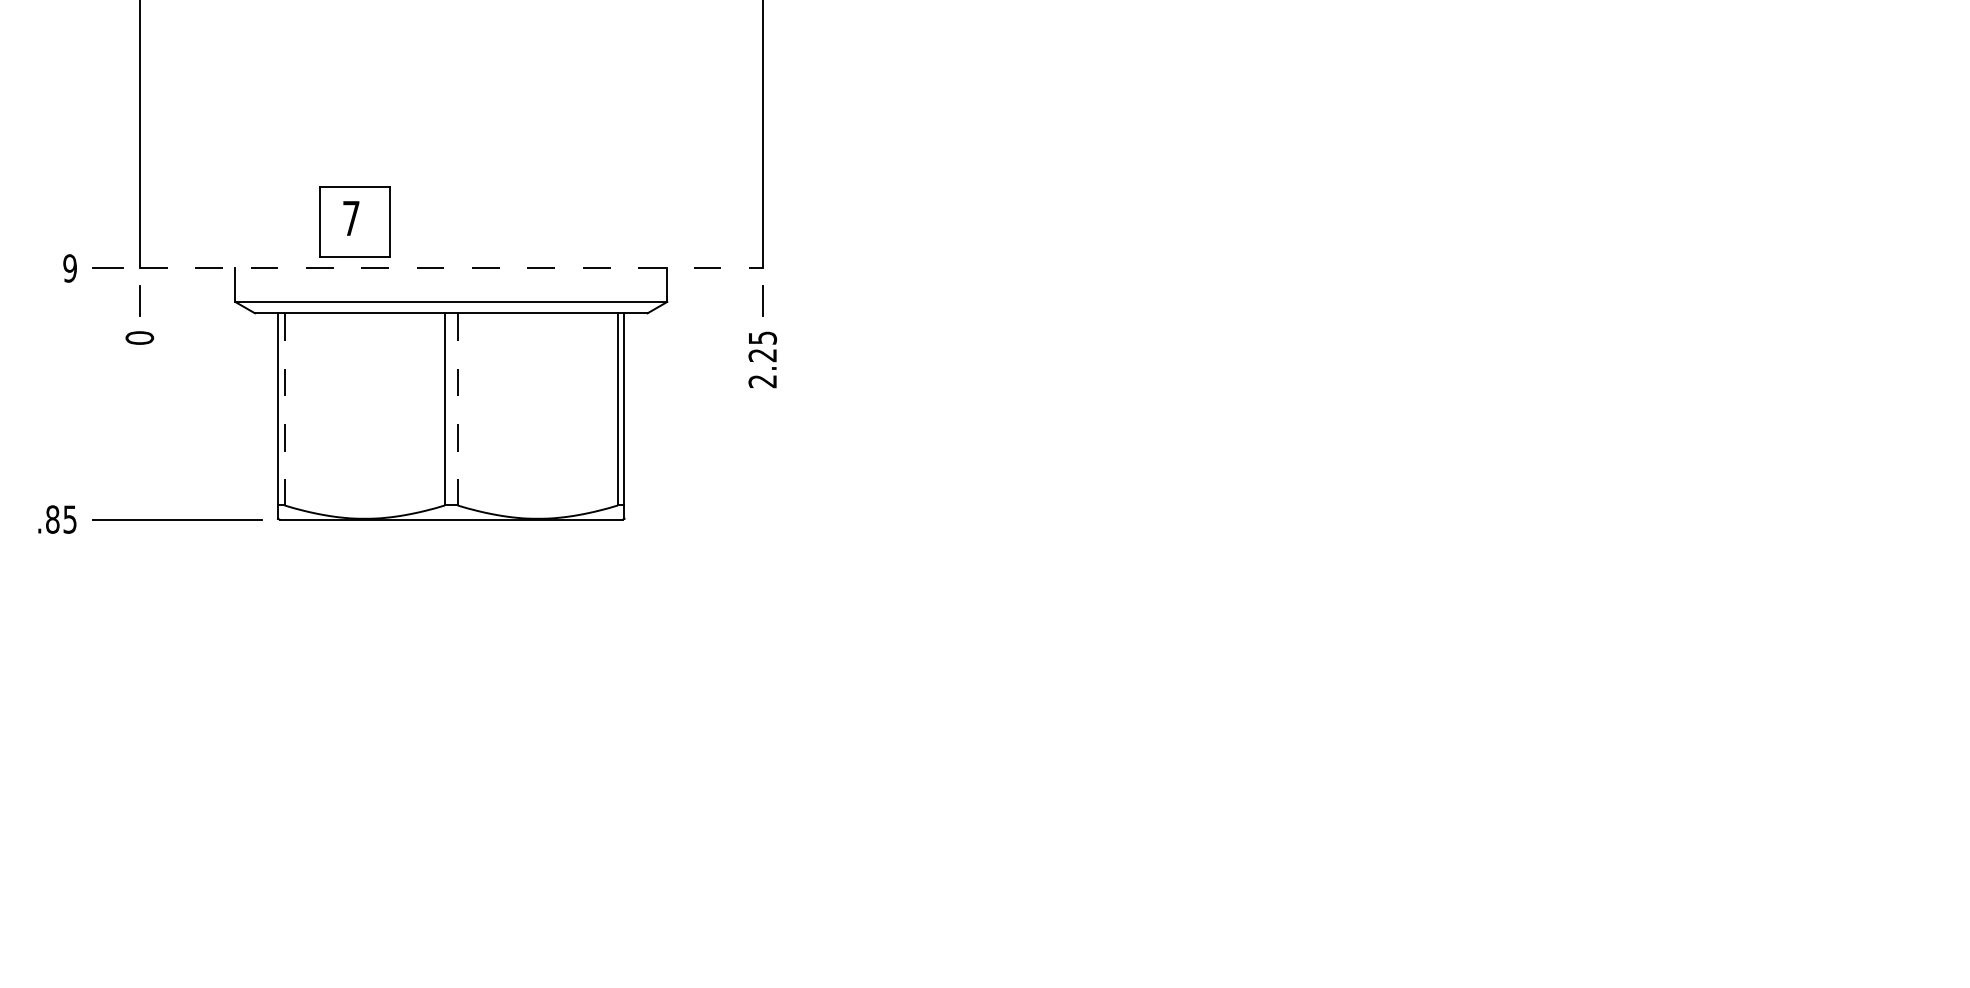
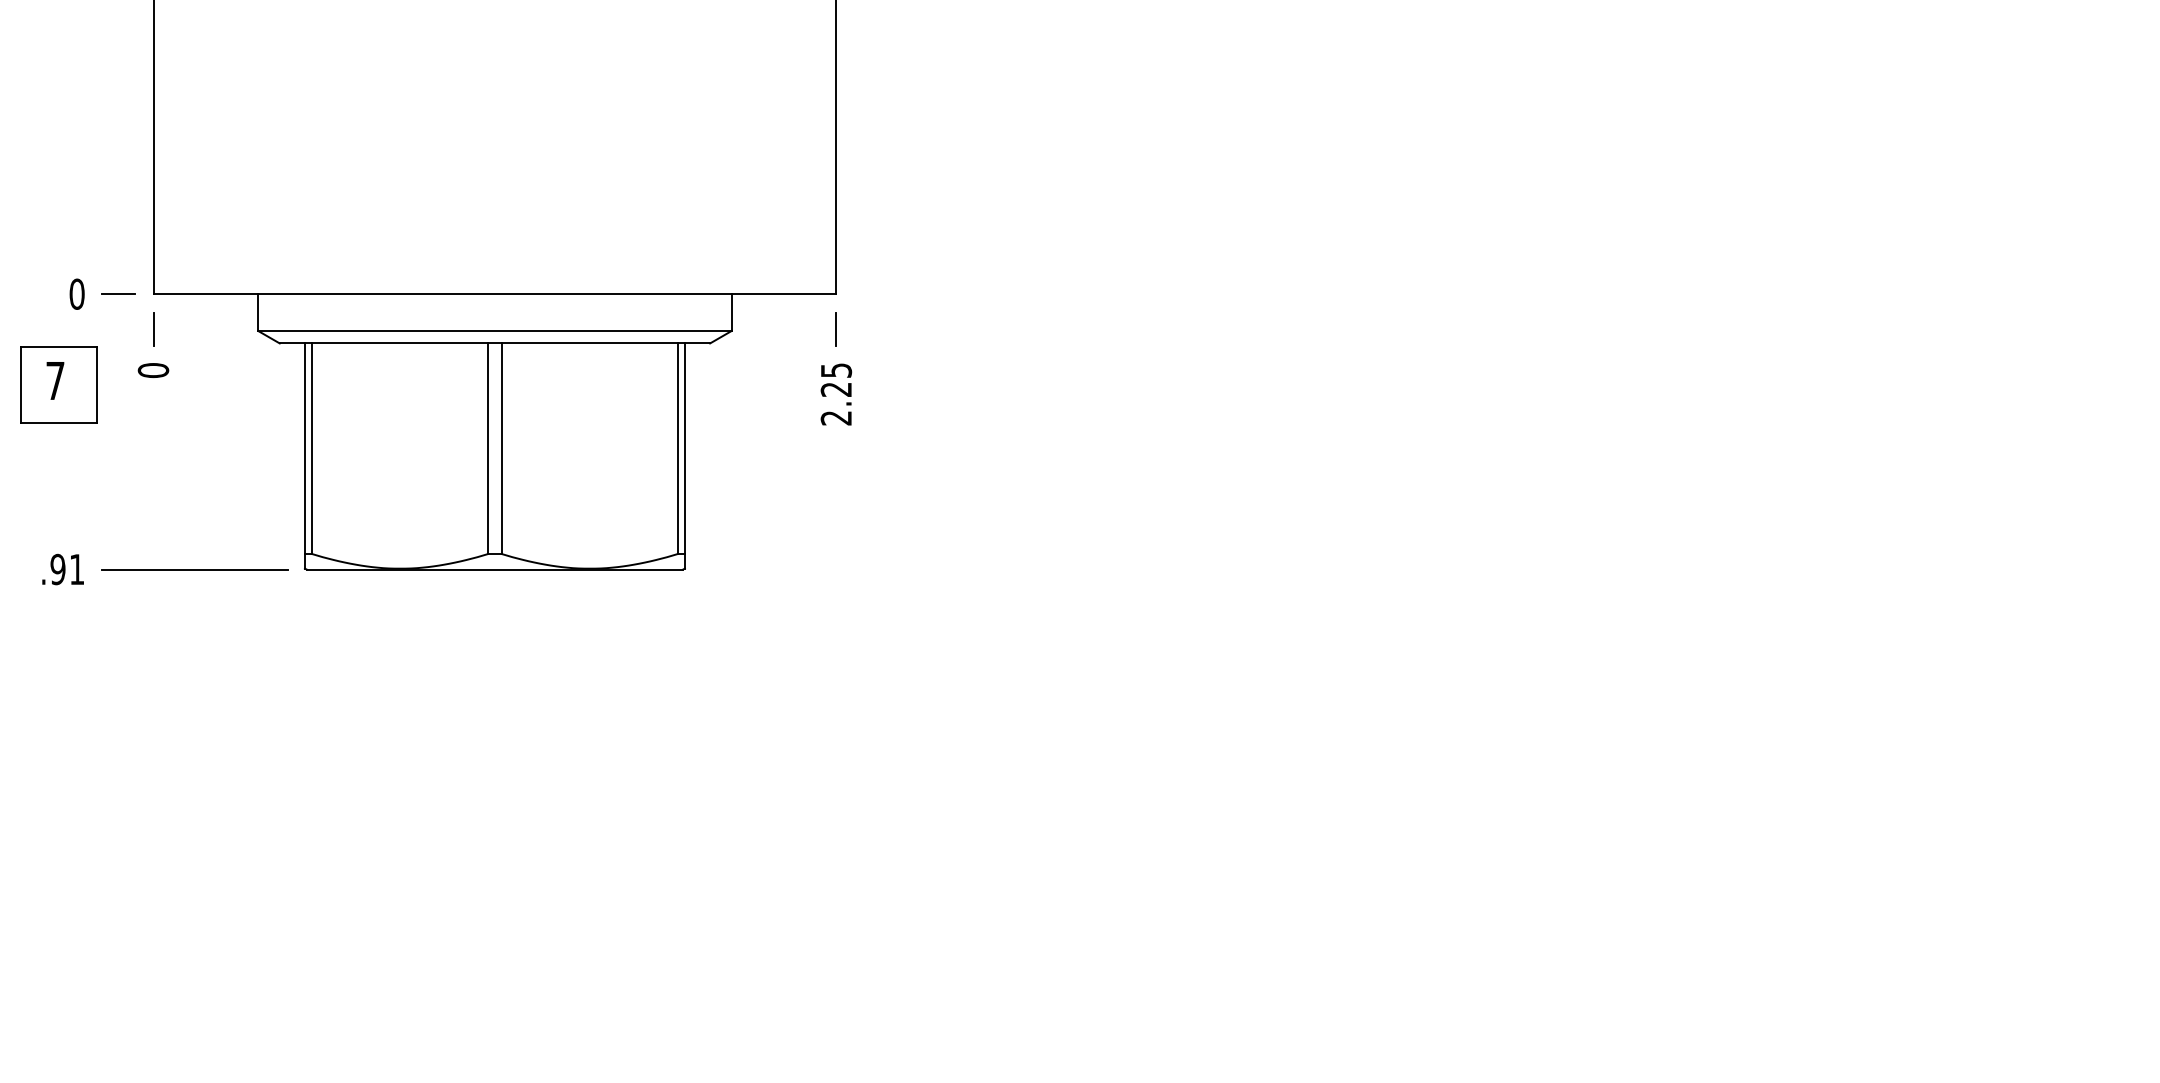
part: (354, 221) -> (58, 384), moved
text: (69, 268) -> (76, 294), 9 -> 0
line: (451, 268) -> (495, 294), dashed -> solid
line: (284, 409) -> (312, 448), dashed -> solid
line: (457, 409) -> (501, 448), dashed -> solid
text: (60, 519) -> (66, 569), .85 -> .91

